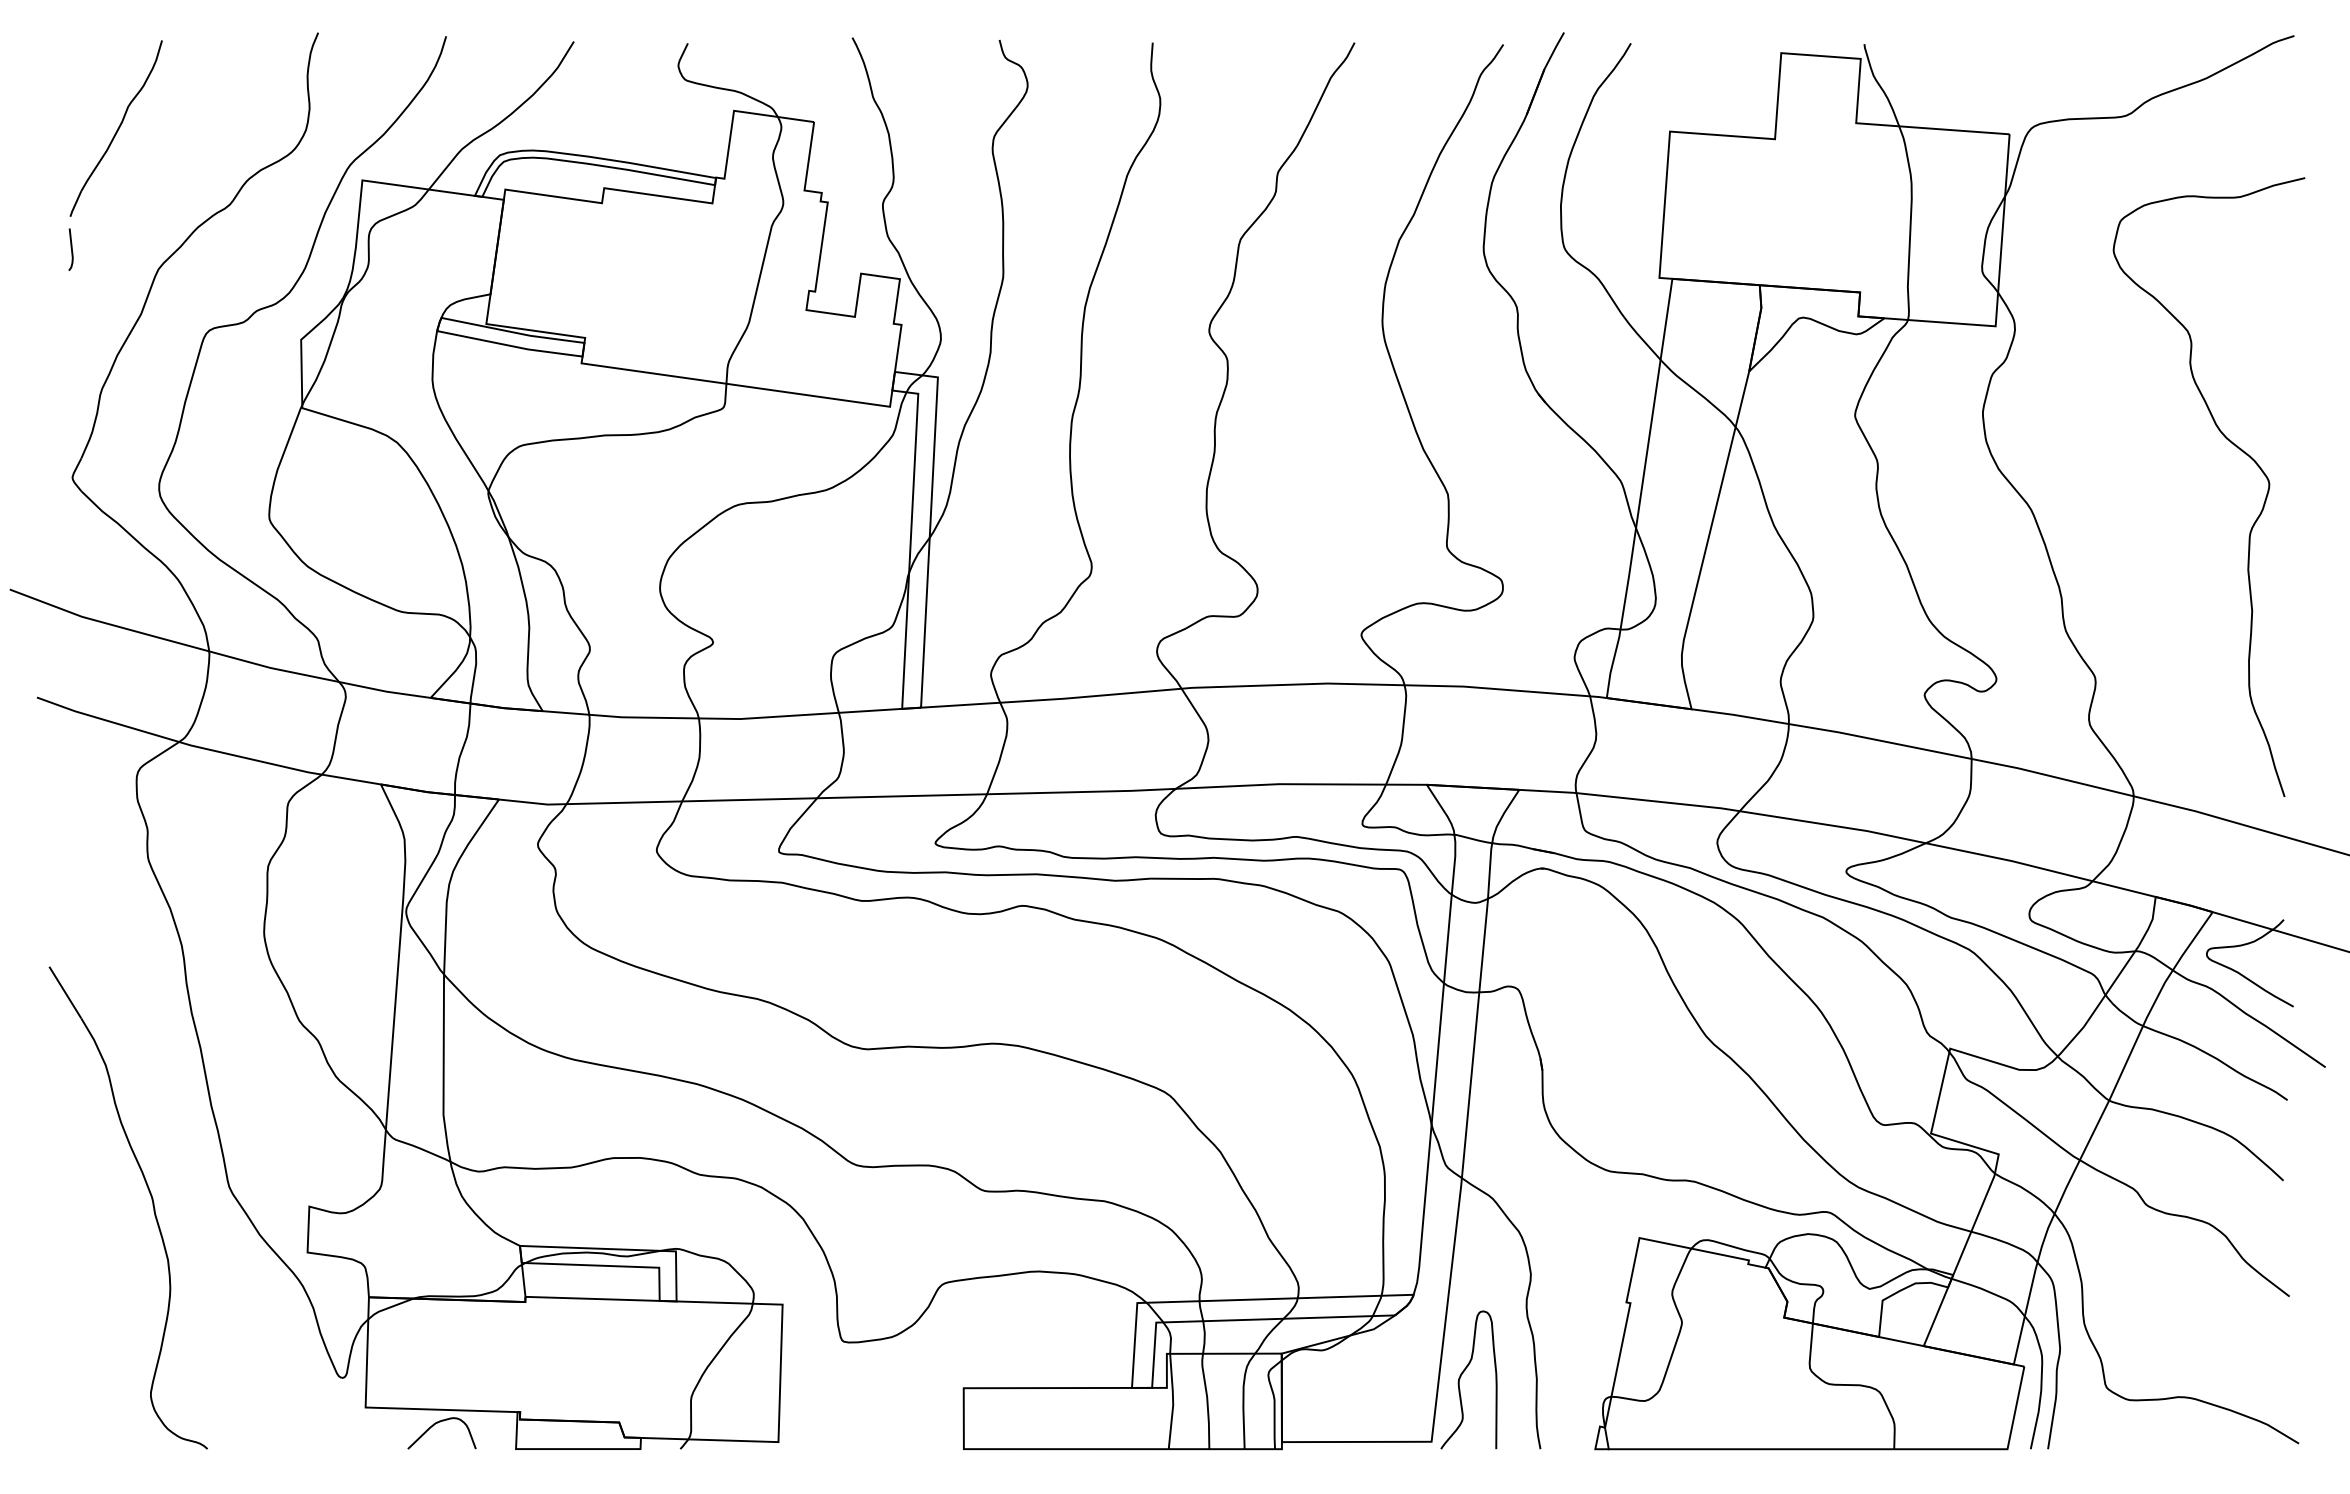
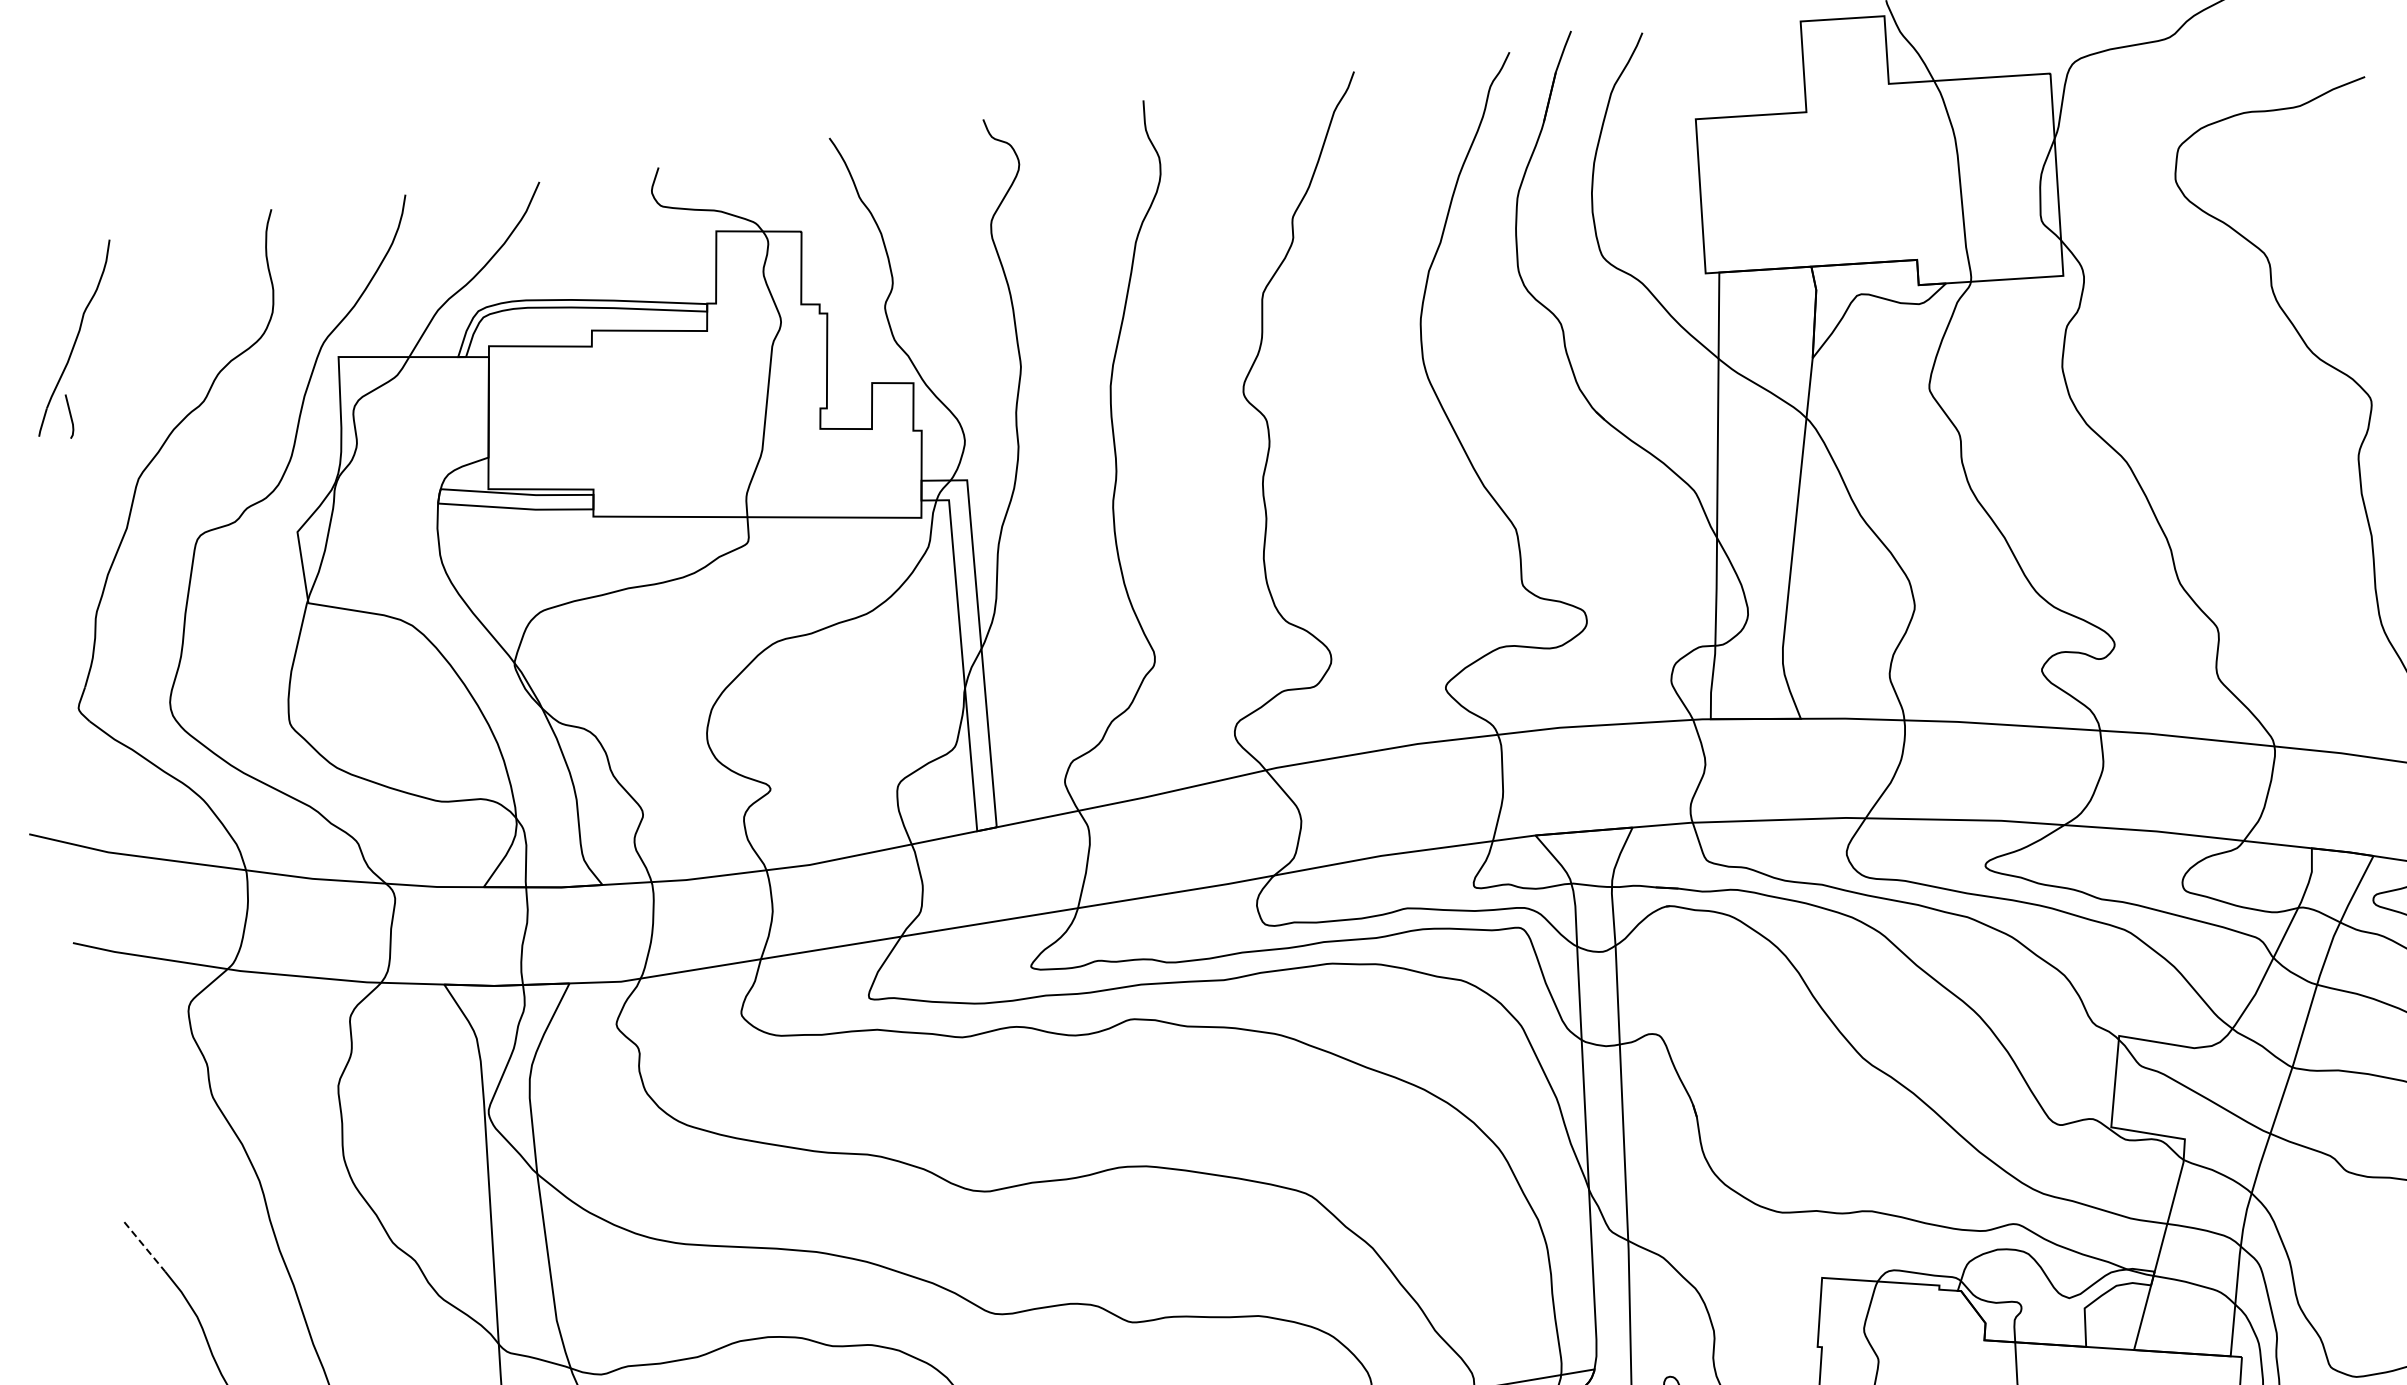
line: (70, 248) -> (69, 415), moved
line: (65, 993) -> (145, 1247), solid -> dashed

